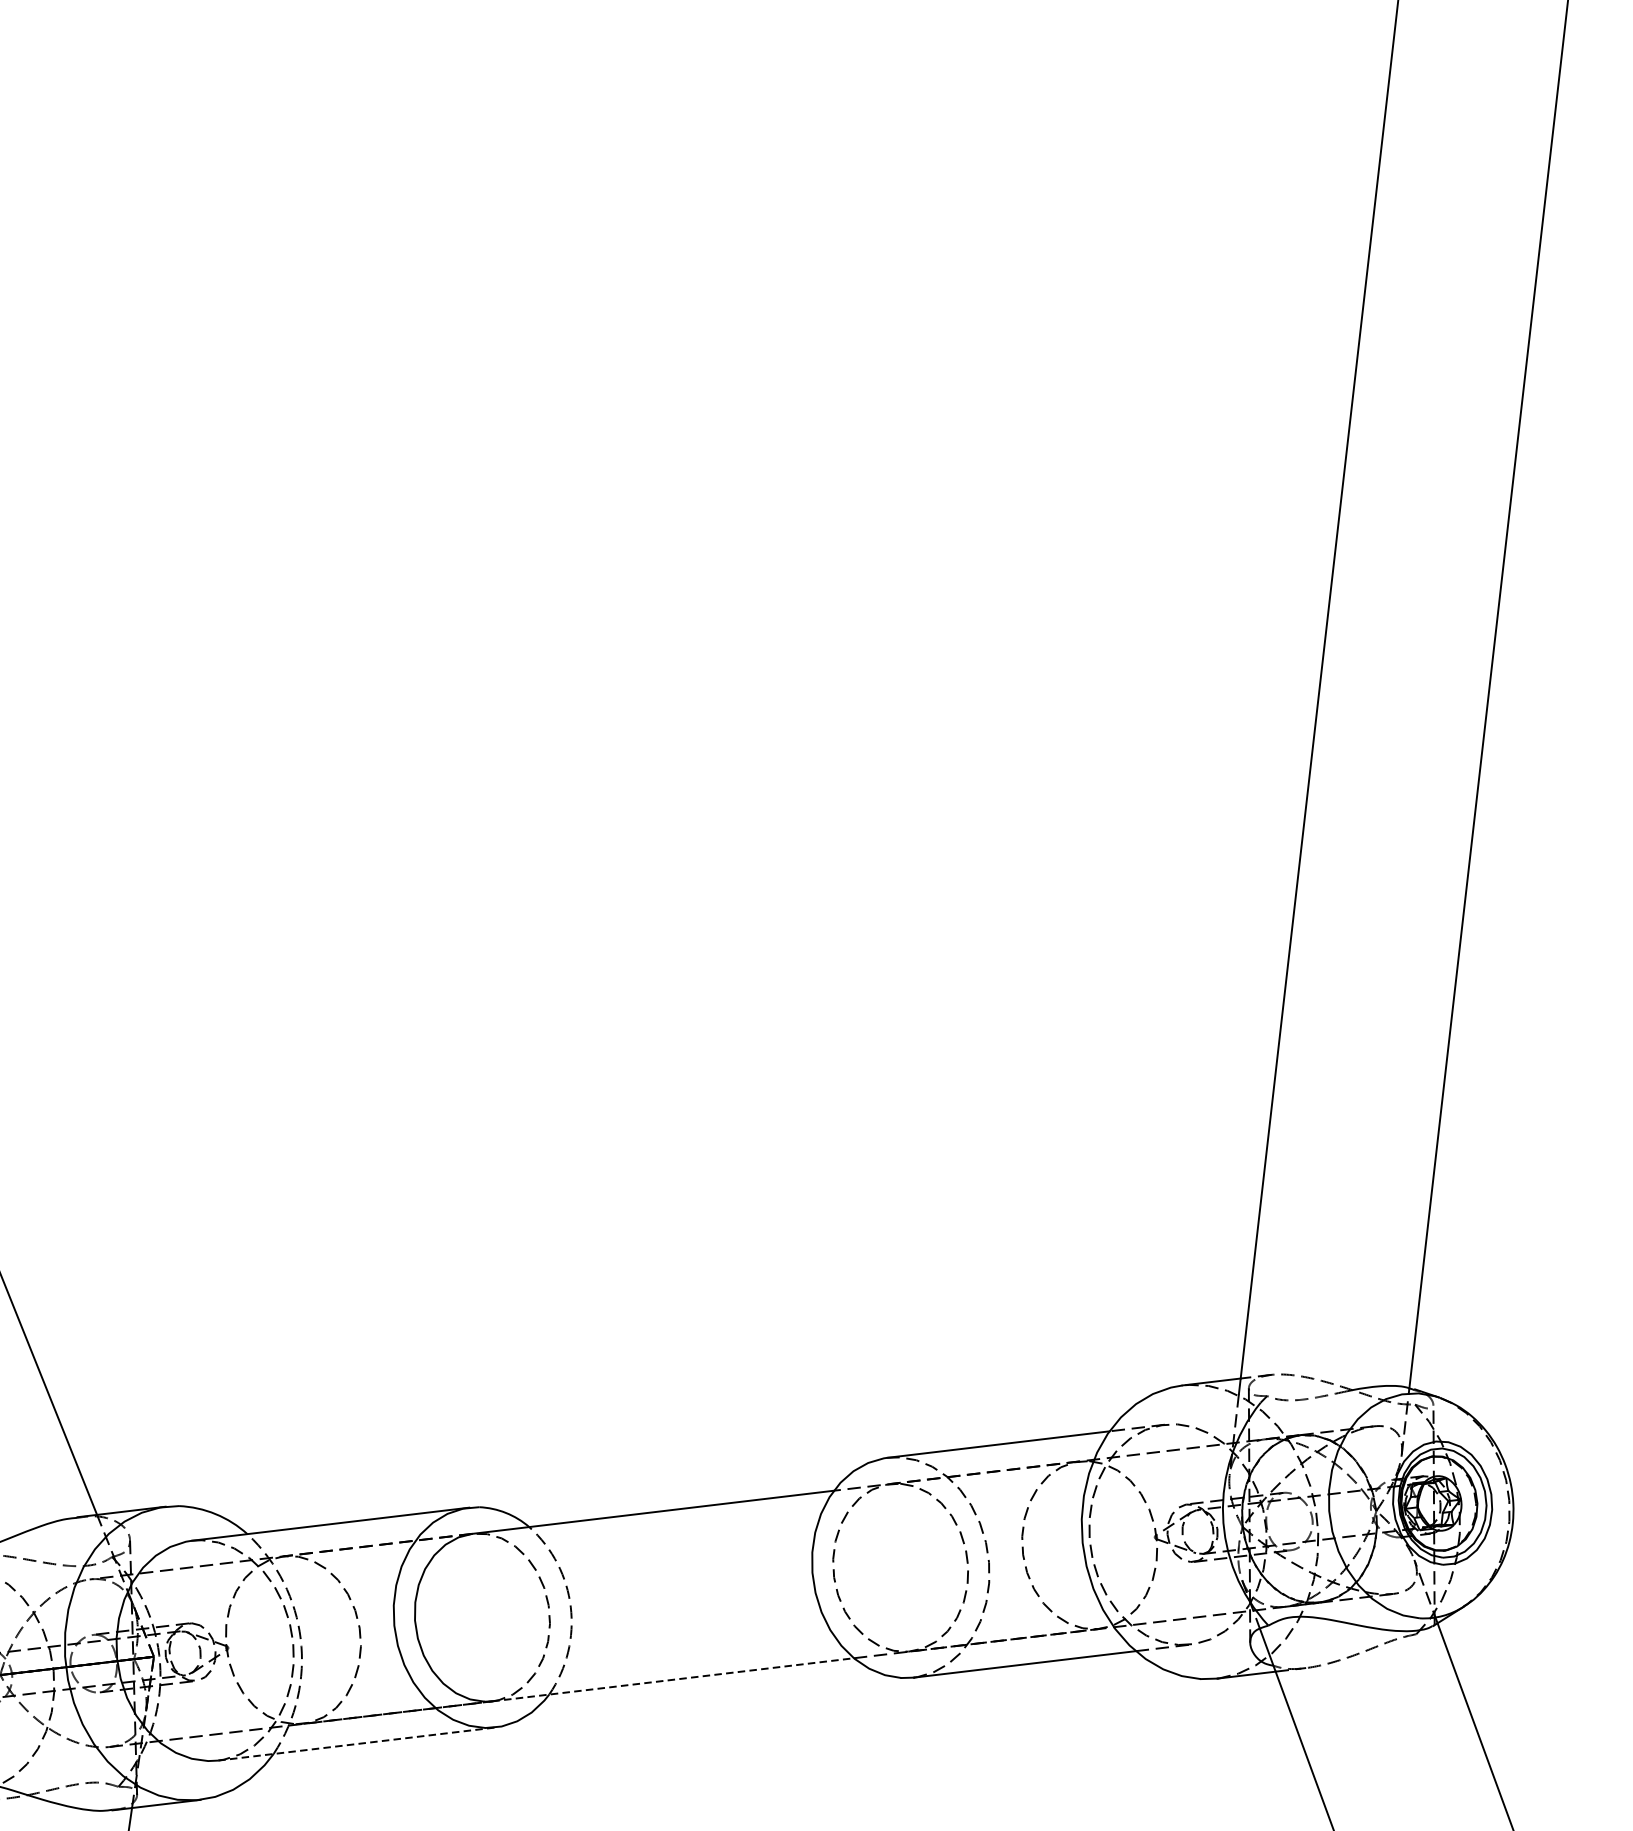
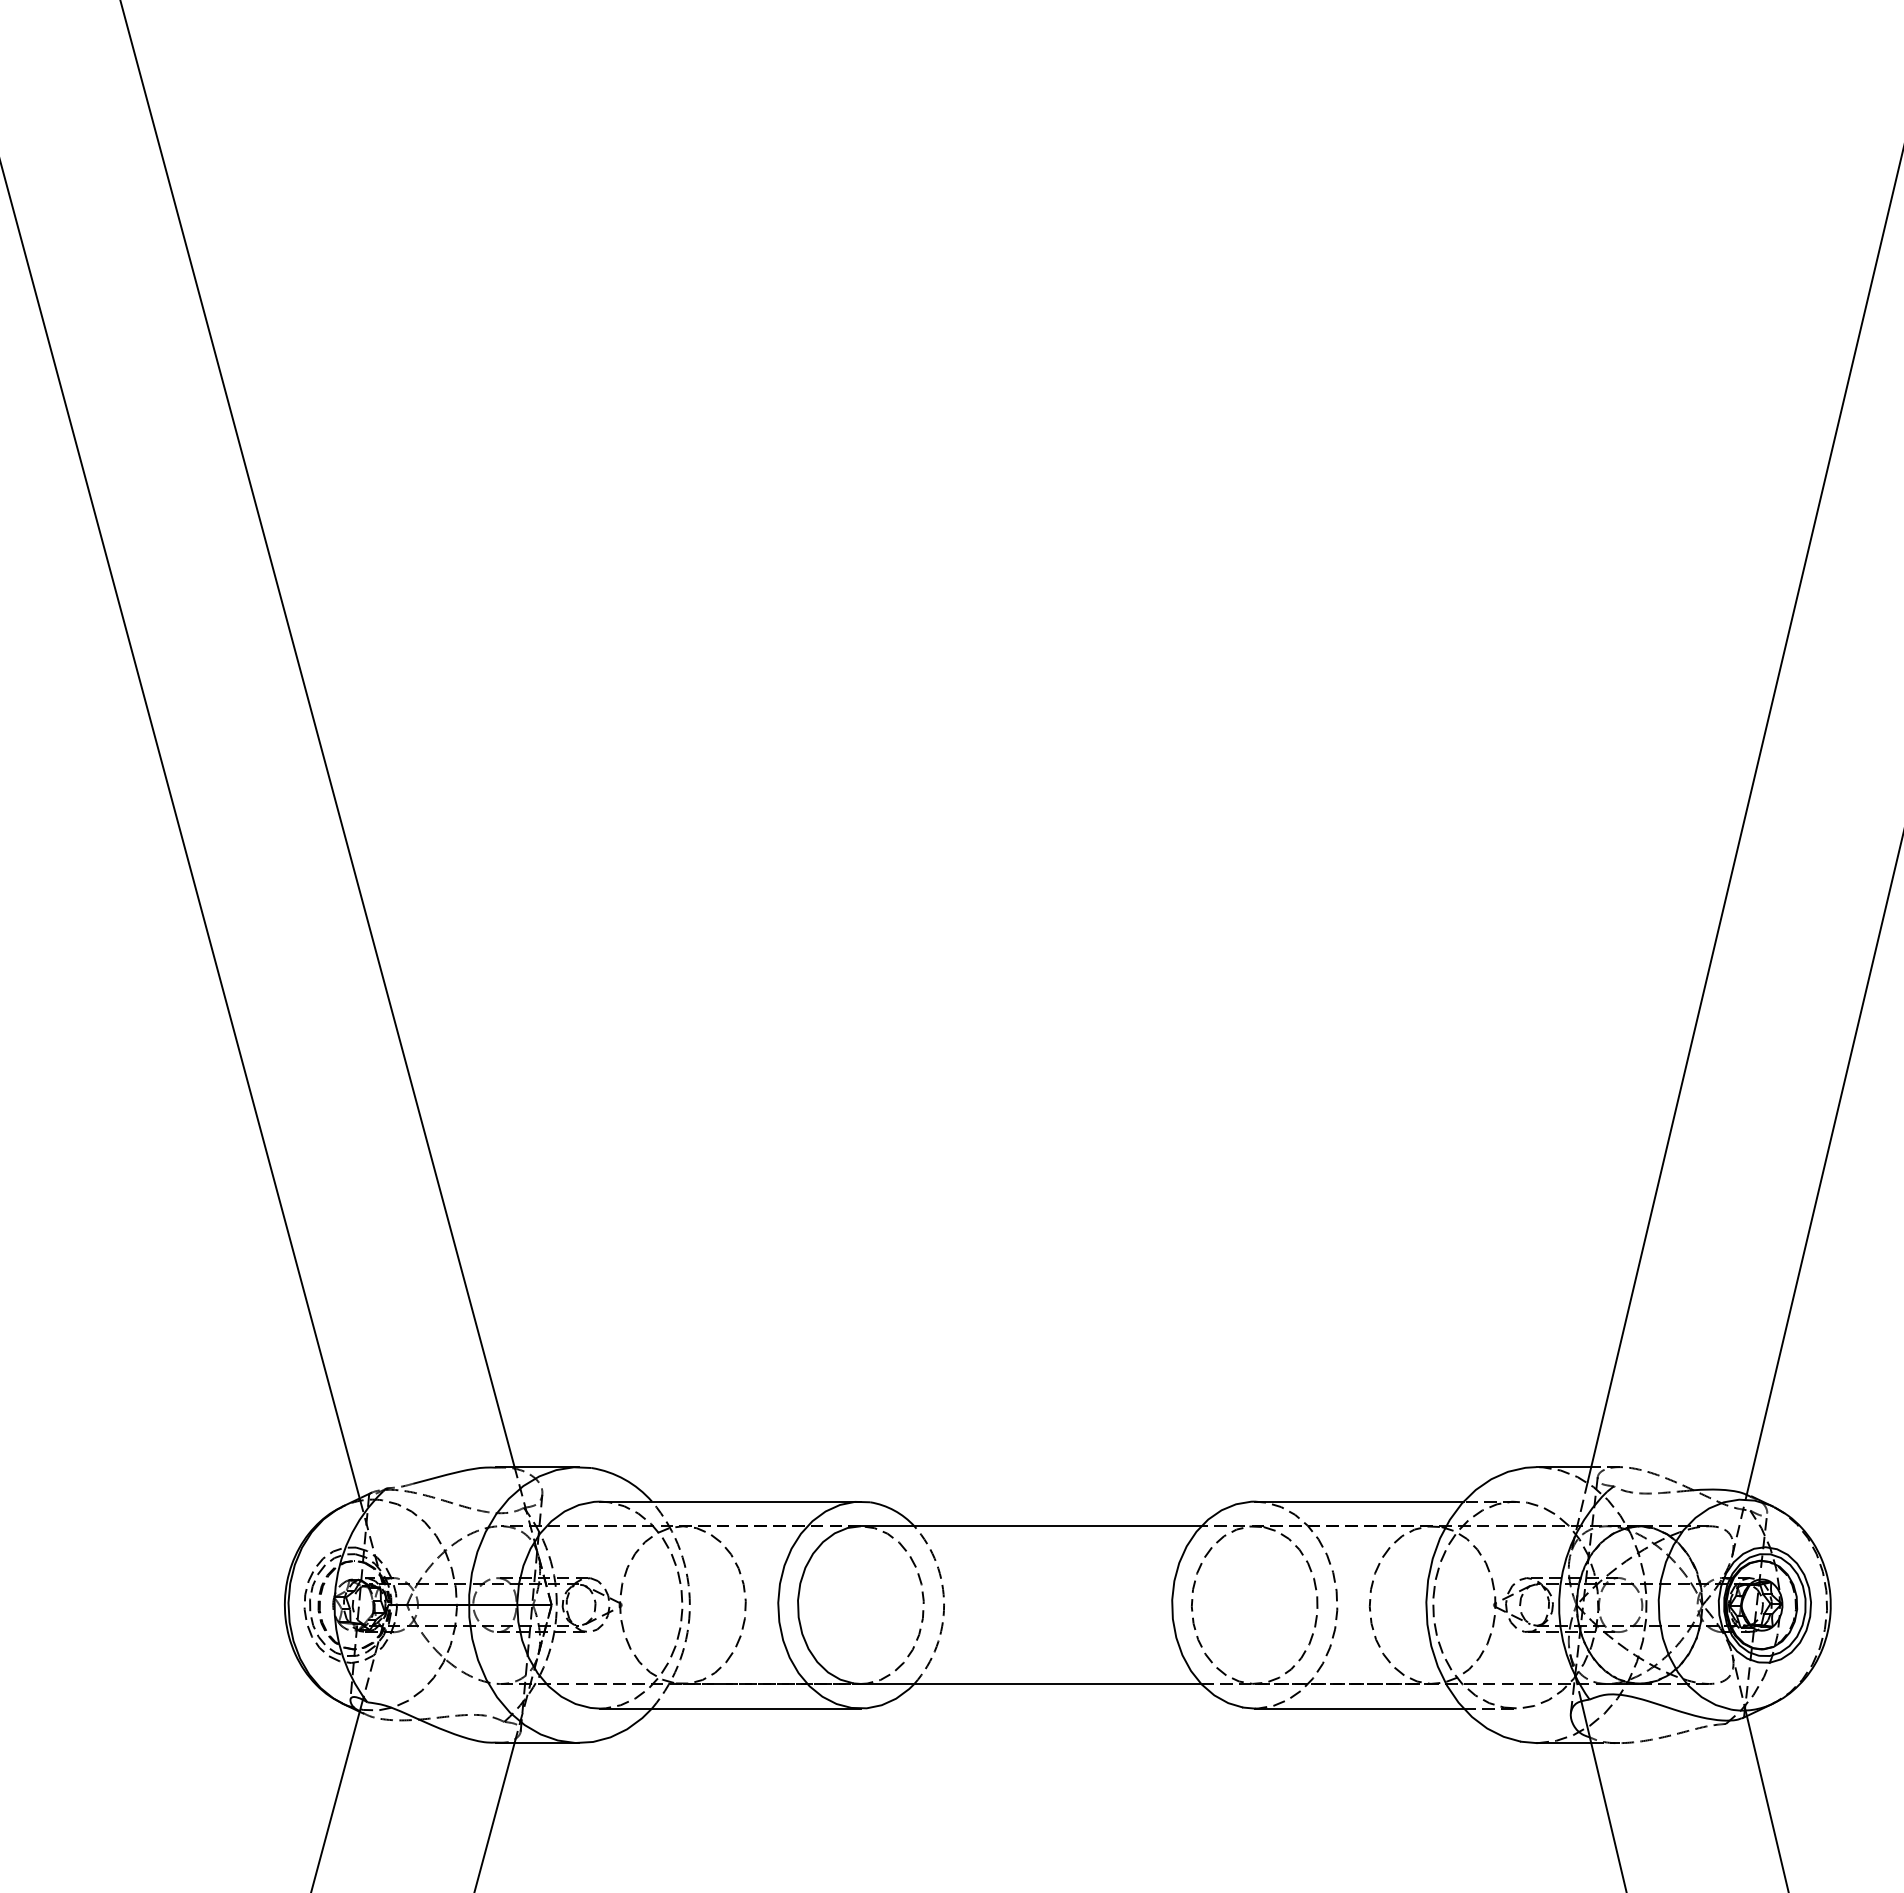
line: (673, 1679) -> (1031, 1683), dashed -> solid
line: (357, 1743) -> (730, 1708), dashed -> solid

